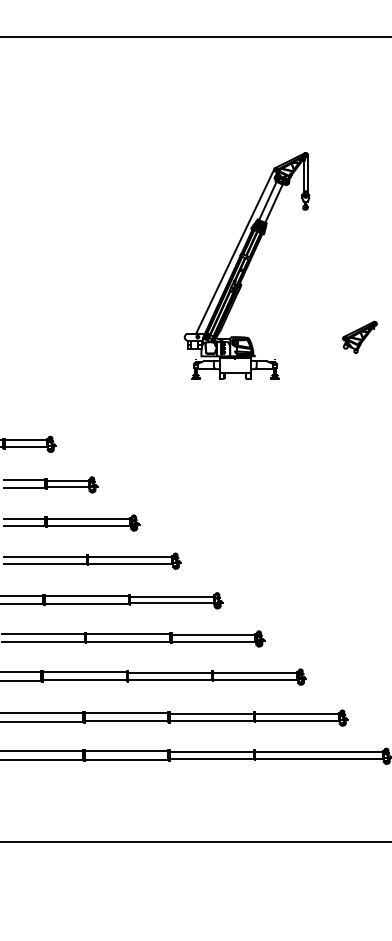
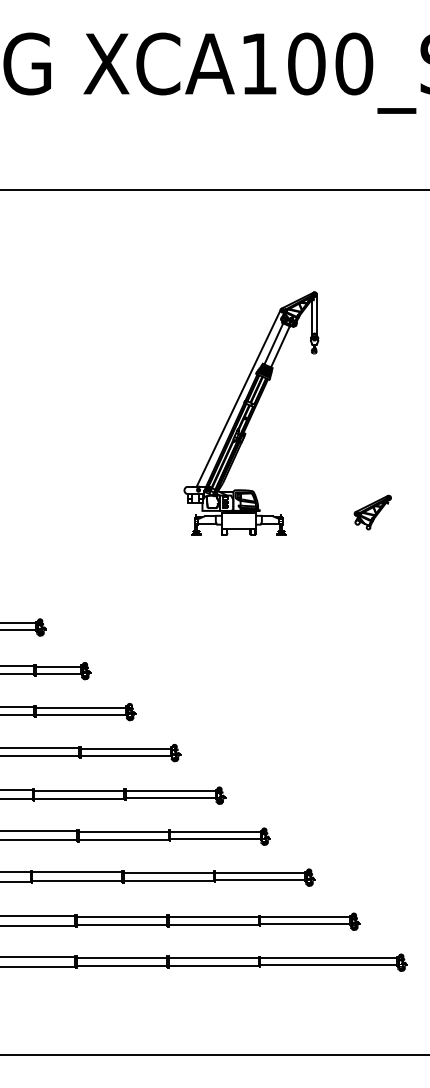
part: (247, 265) -> (251, 413), moved

